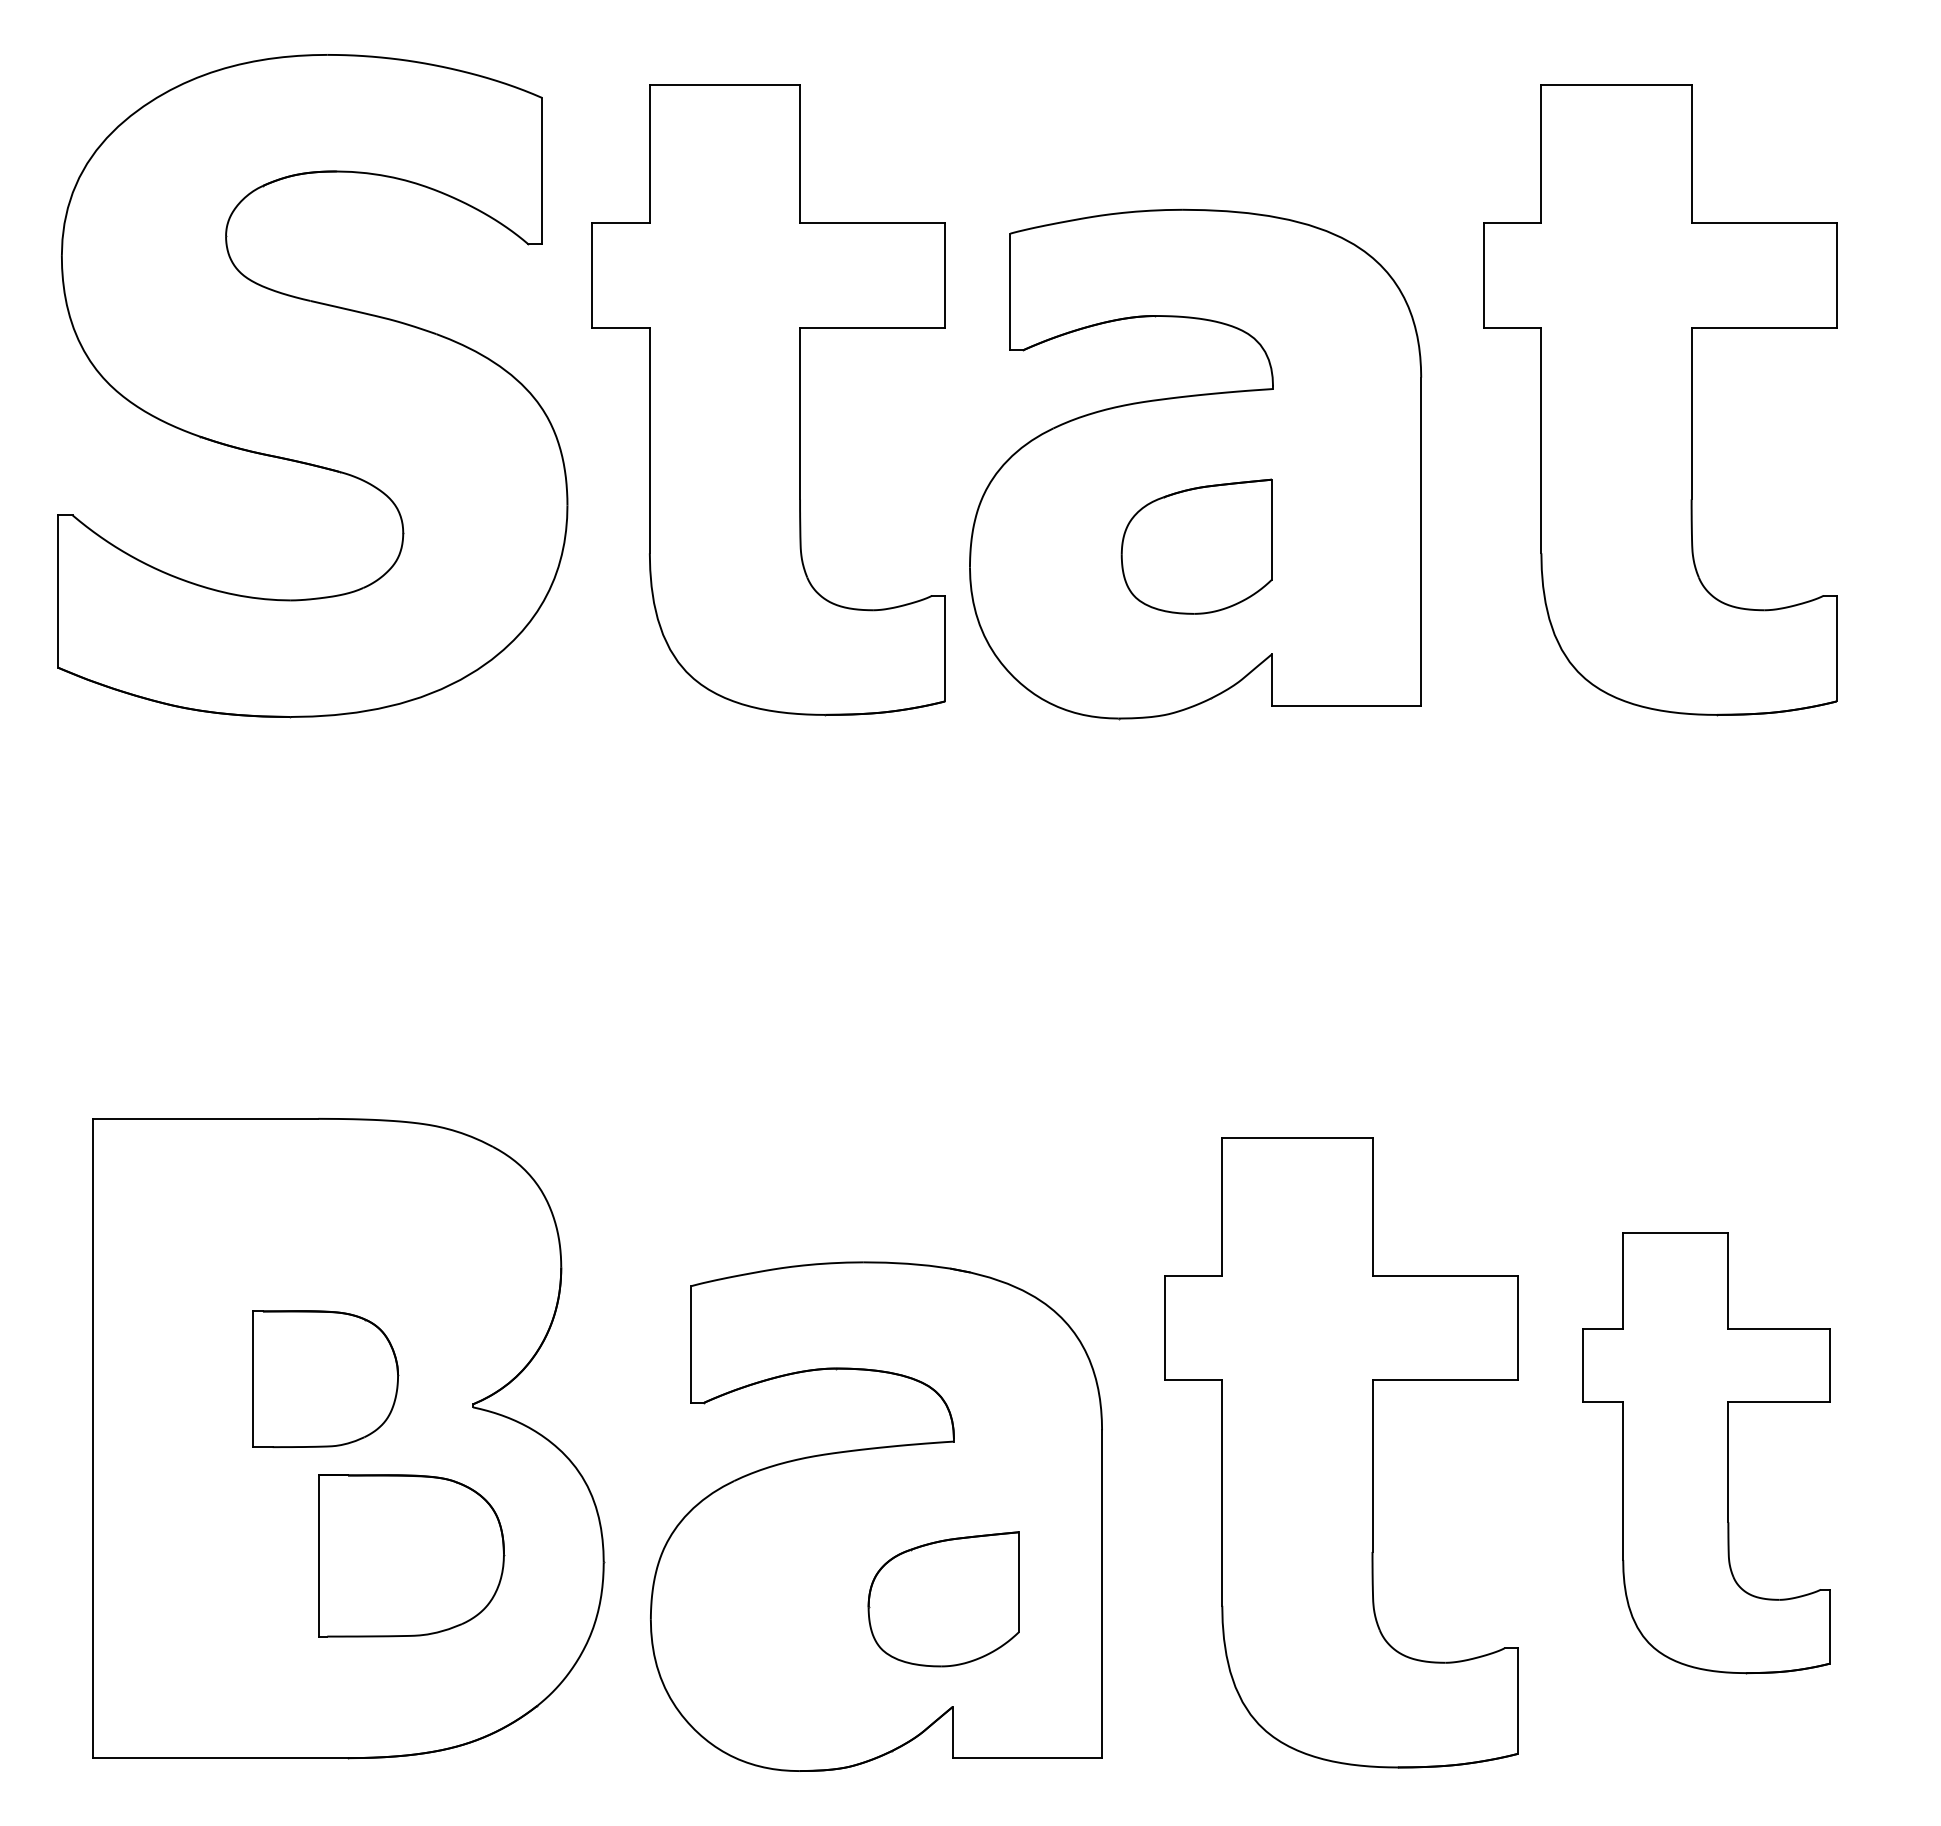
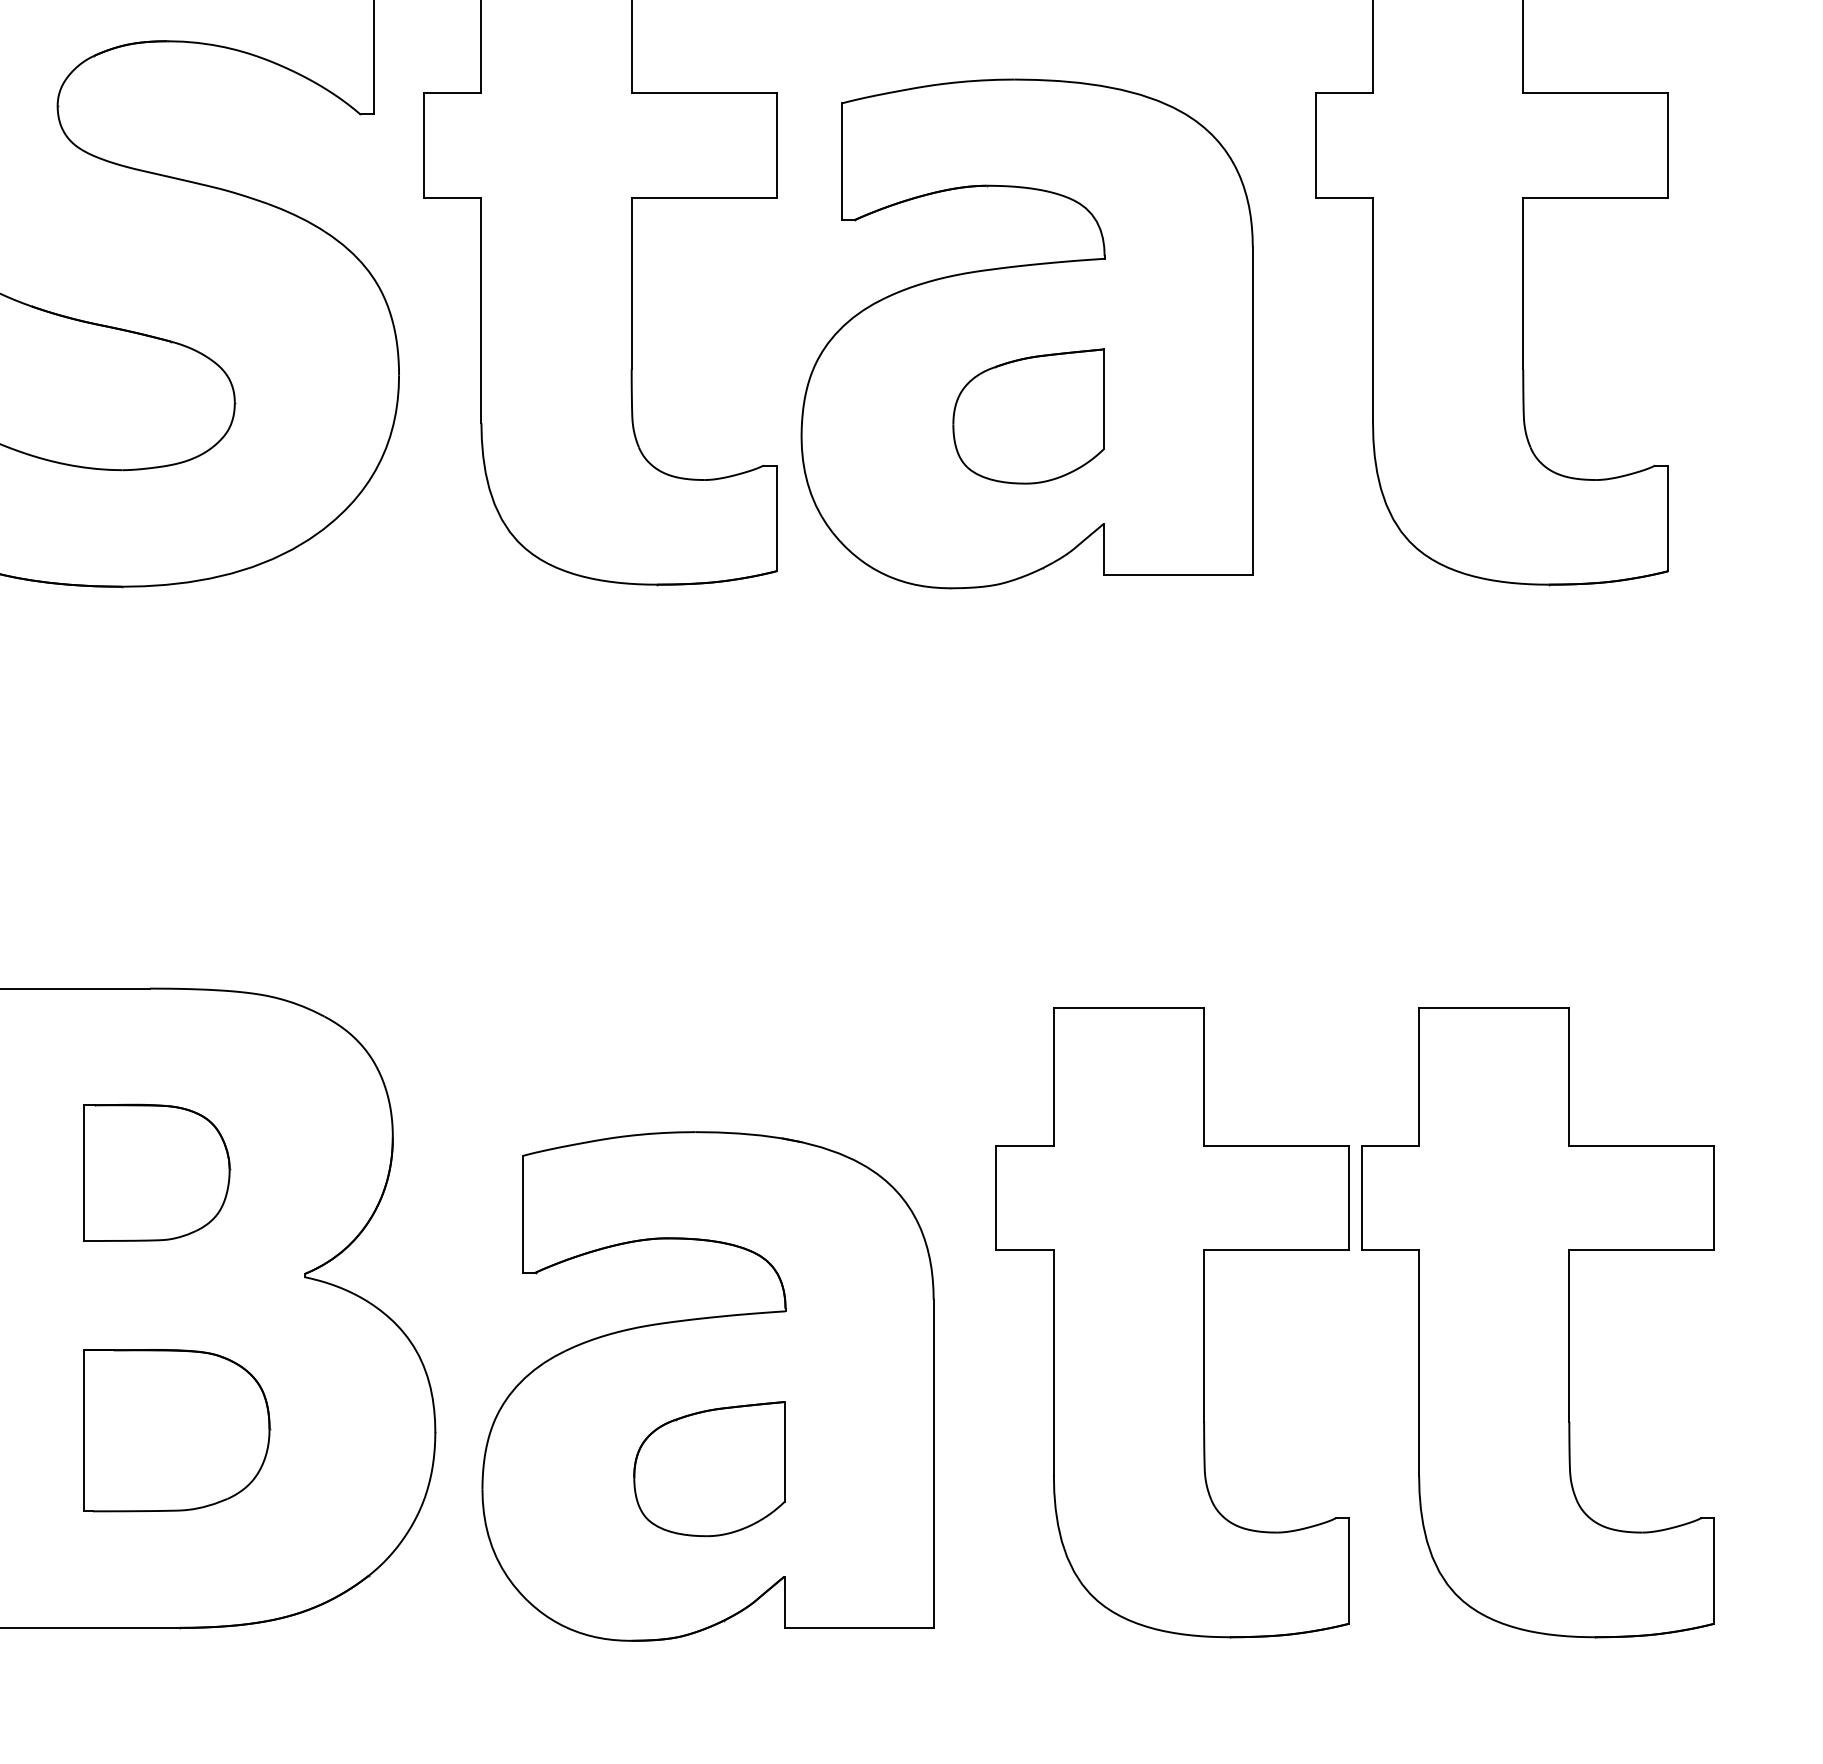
part: (325, 1378) -> (157, 1172), moved
part: (1706, 1452) -> (1538, 1322), size x1.43
part: (411, 1555) -> (177, 1430), moved
part: (943, 1599) -> (709, 1469), moved

